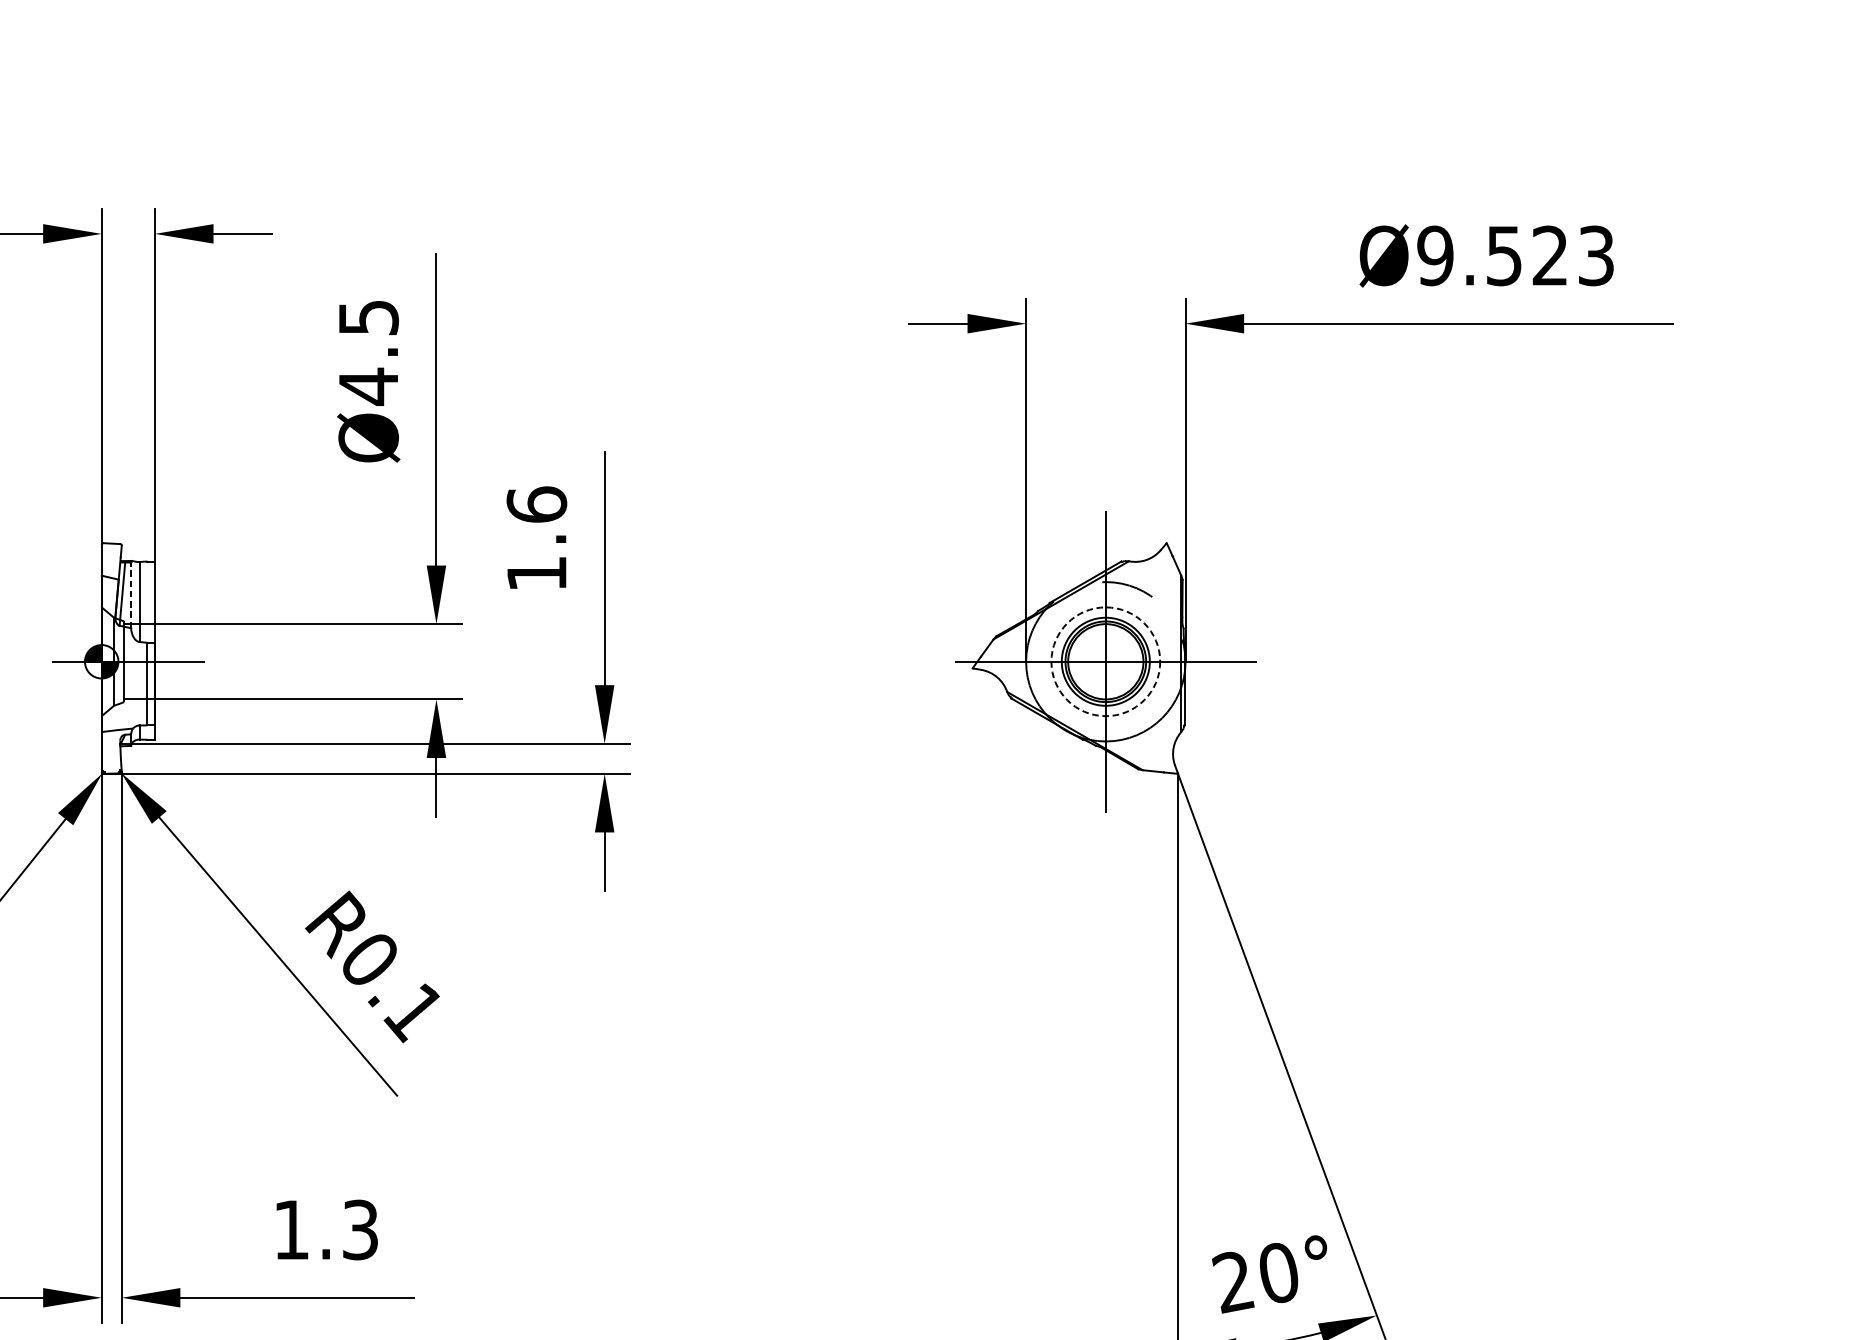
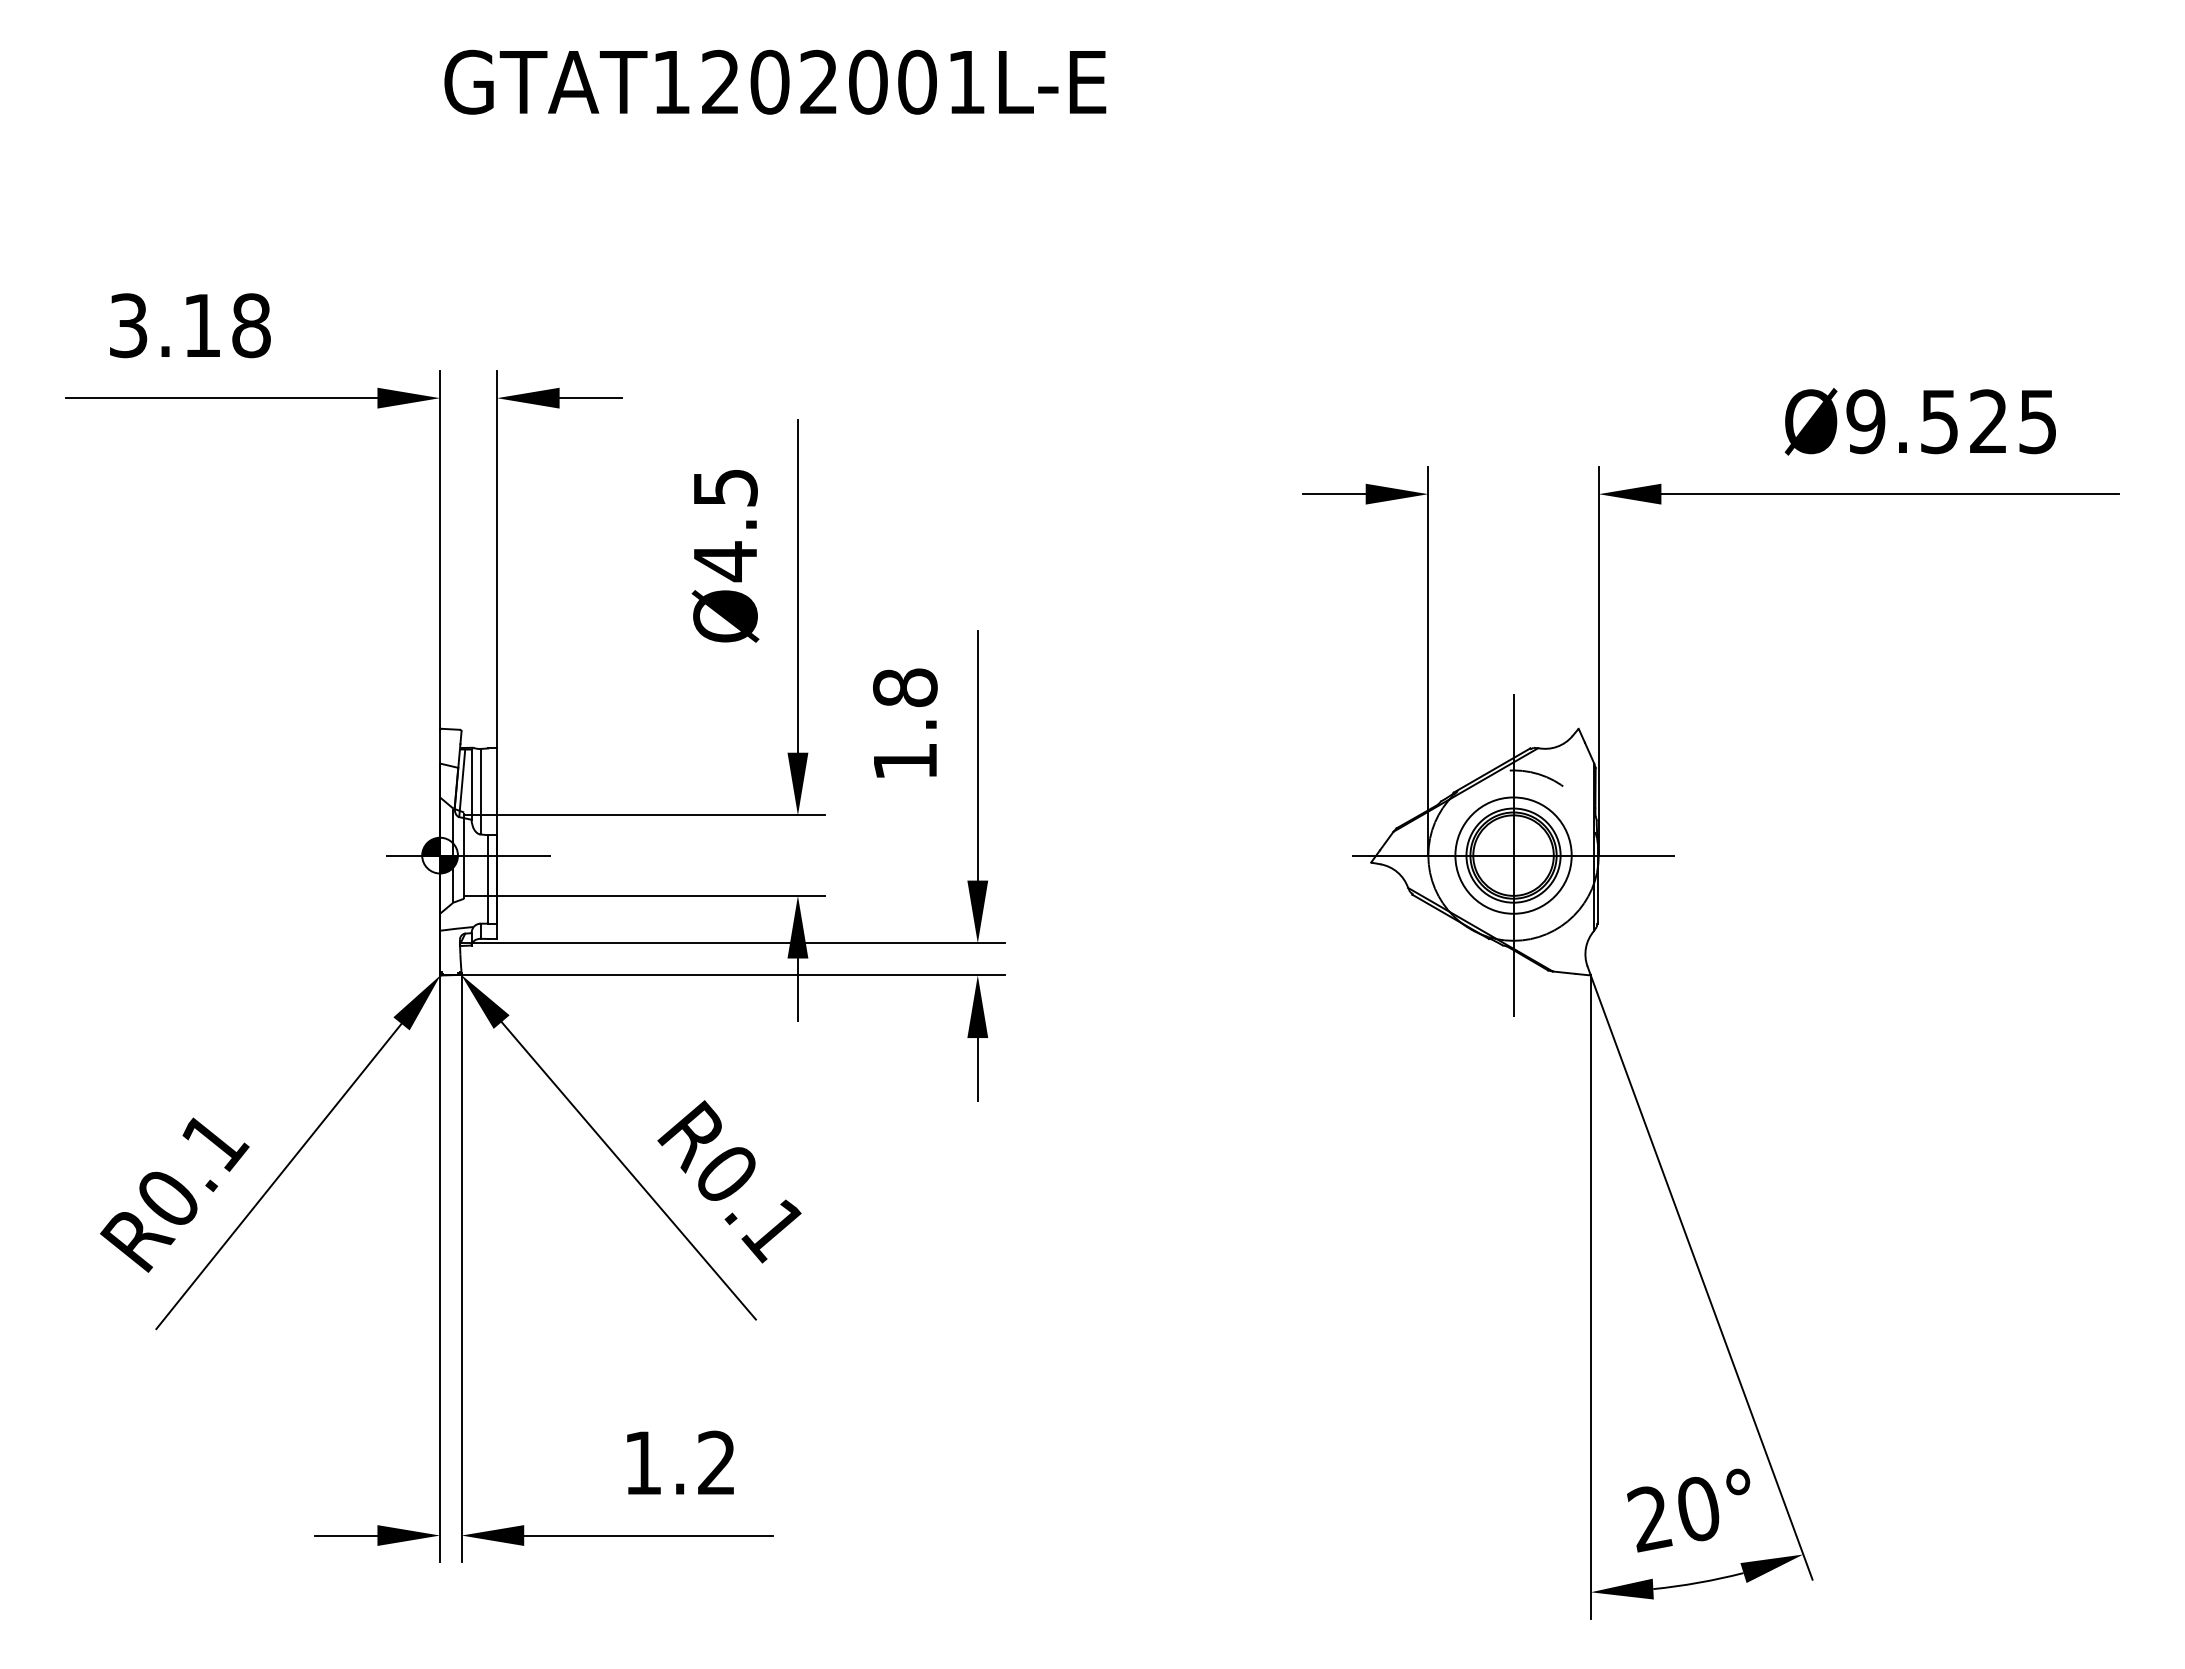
text: (1595, 255) -> (2037, 421), Ø9.523 -> Ø9.525
text: (537, 504) -> (905, 687), 1.6 -> 1.8
line: (131, 595) -> (471, 784), dashed -> solid
circle: (1105, 661) -> (1513, 855), dashed -> solid
text: (360, 1229) -> (716, 1462), 1.3 -> 1.2

